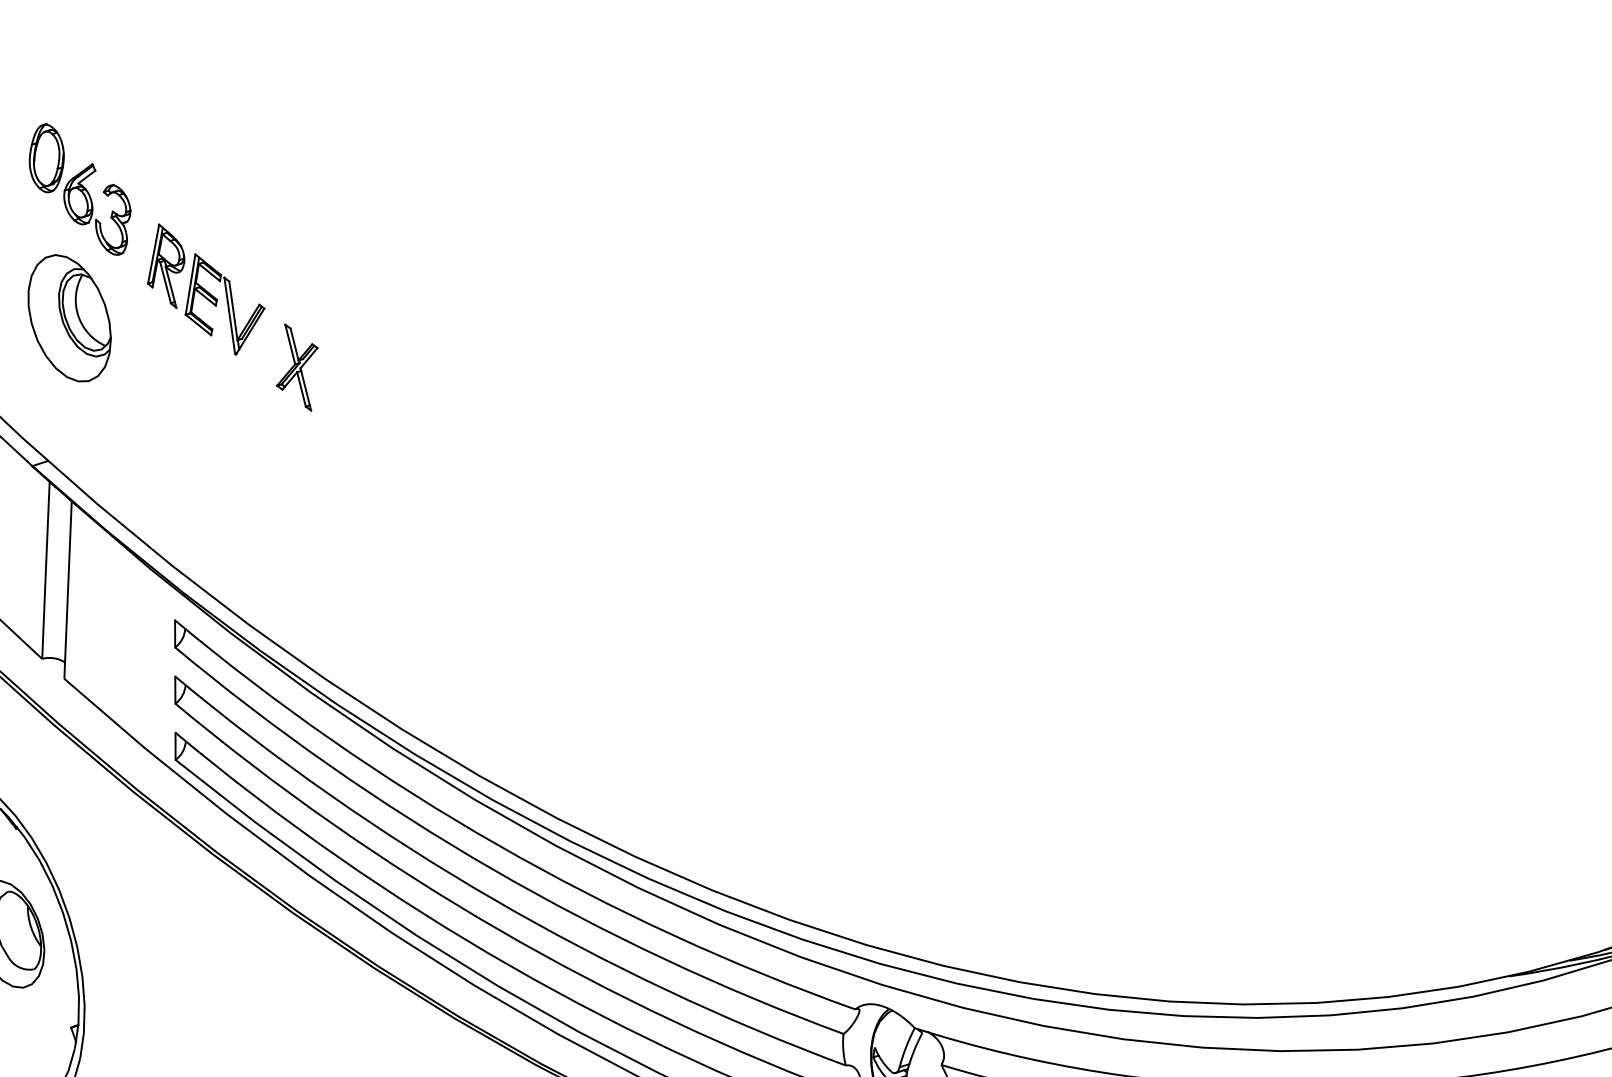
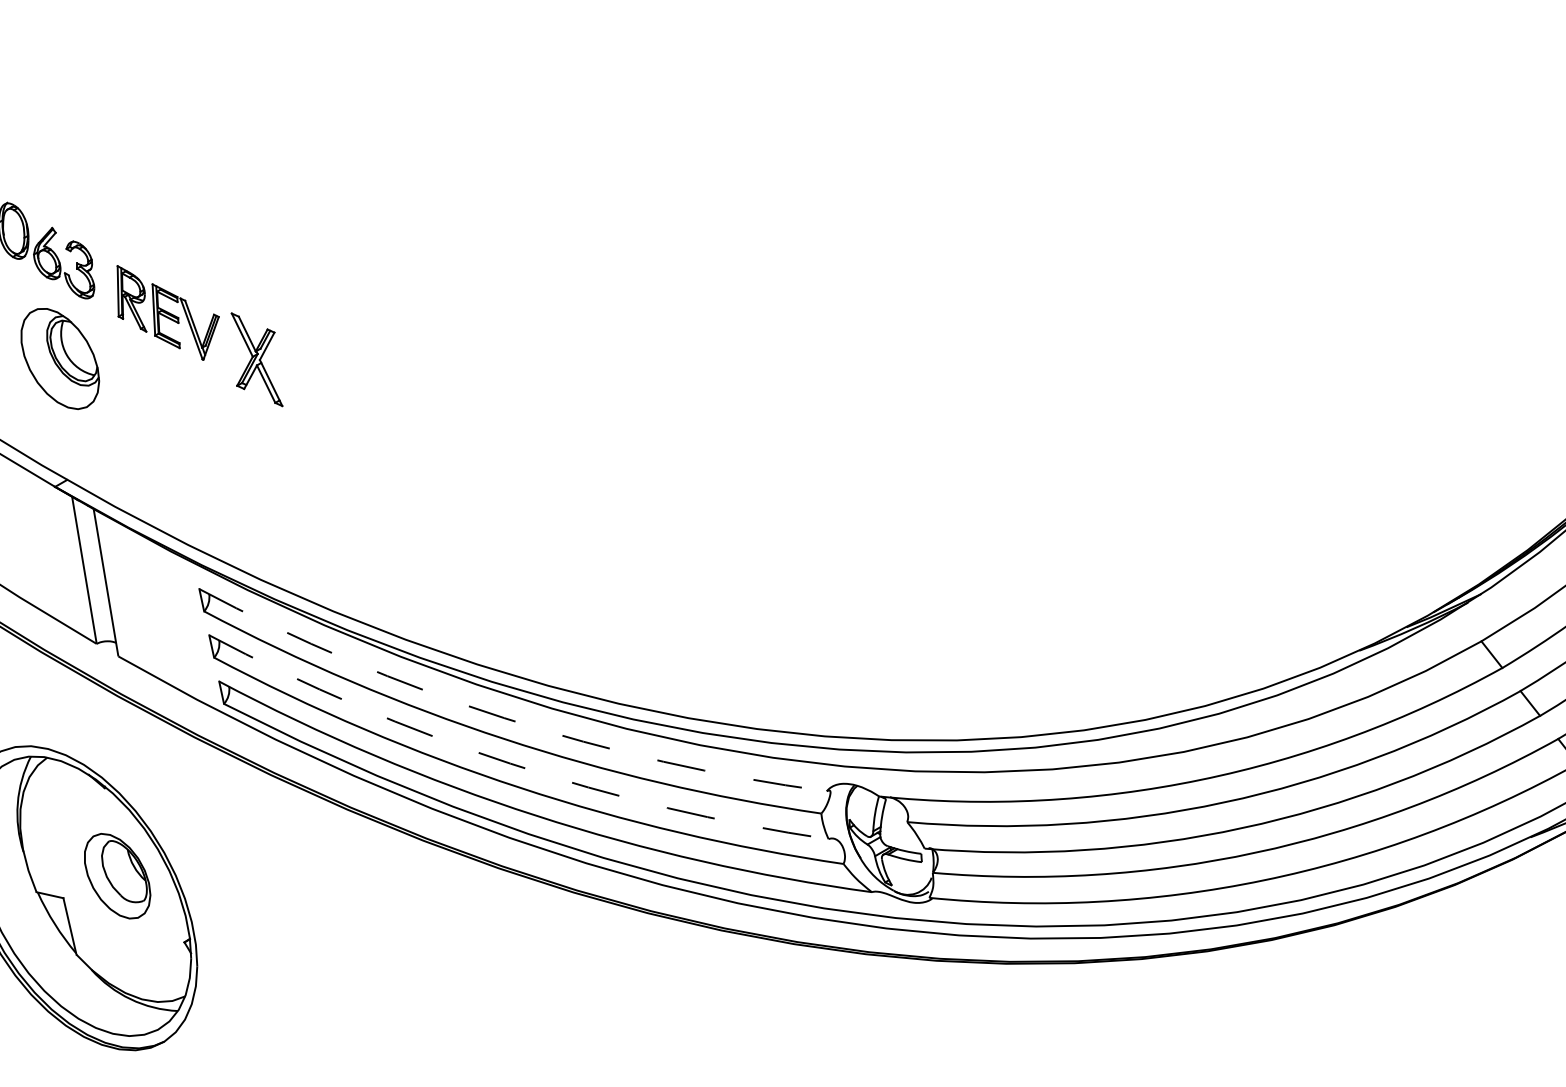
part: (297, 367) -> (256, 359), size x1.4
arc: (498, 845) -> (504, 718), solid -> dashed
arc: (494, 899) -> (510, 763), solid -> dashed

